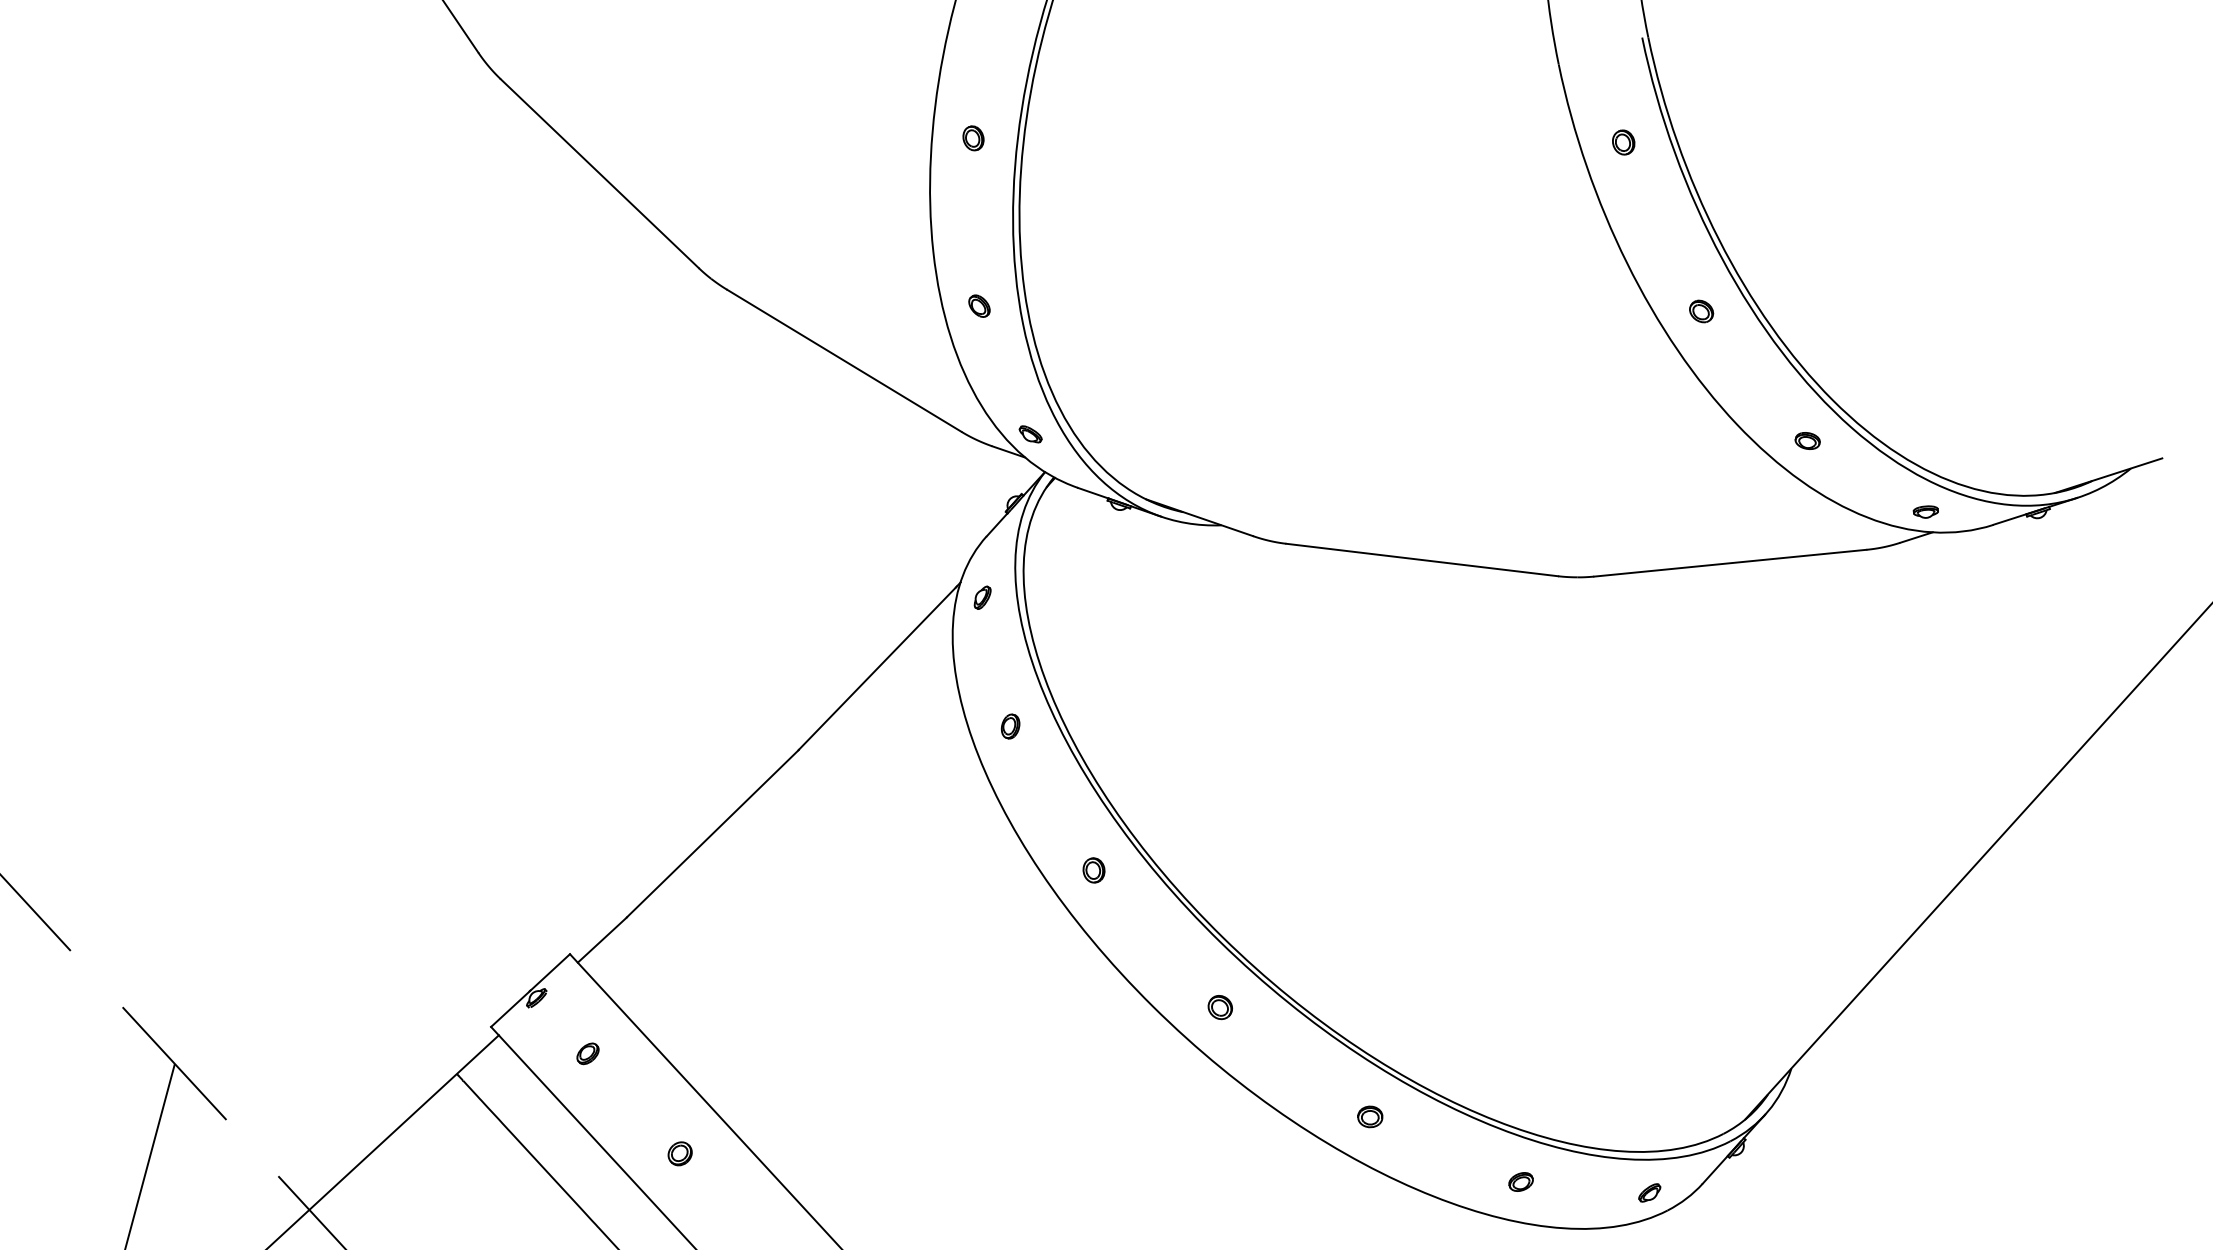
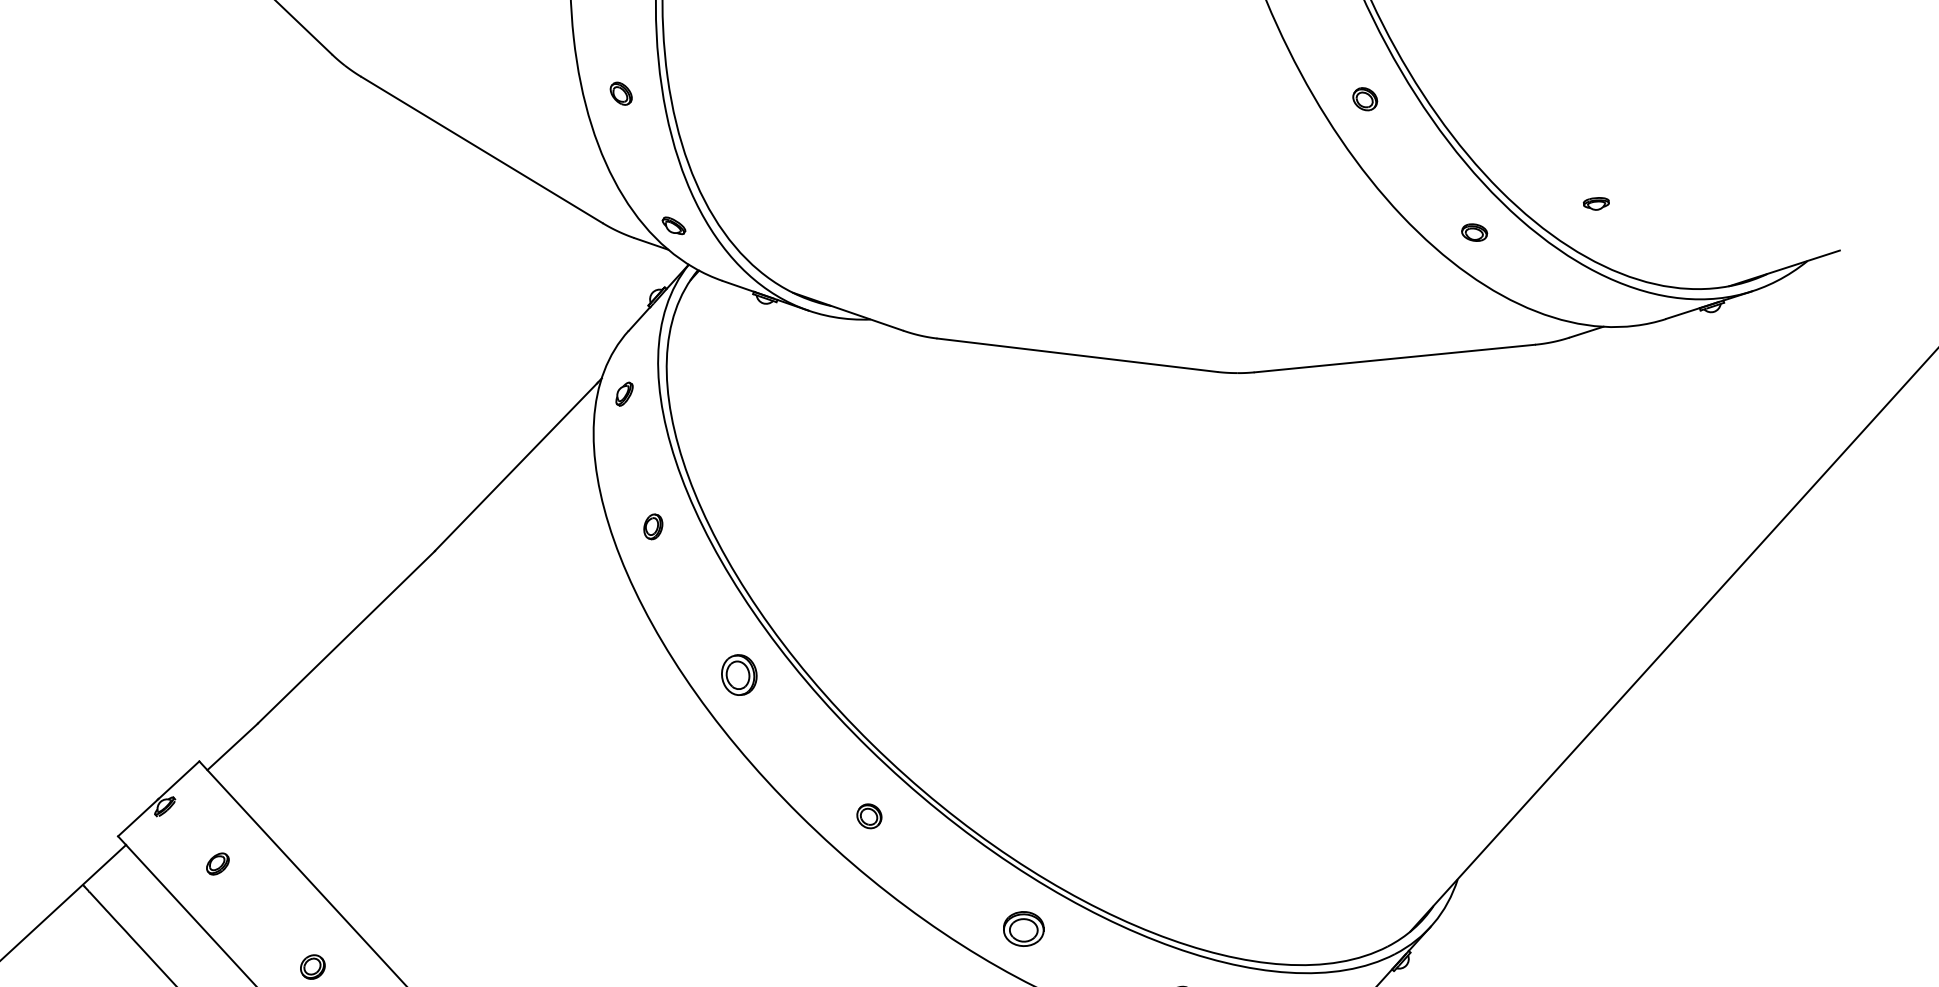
part: (1925, 511) -> (1595, 203), moved
part: (1093, 870) -> (738, 675), size x1.6
part: (1370, 1116) -> (1024, 928), size x1.6

